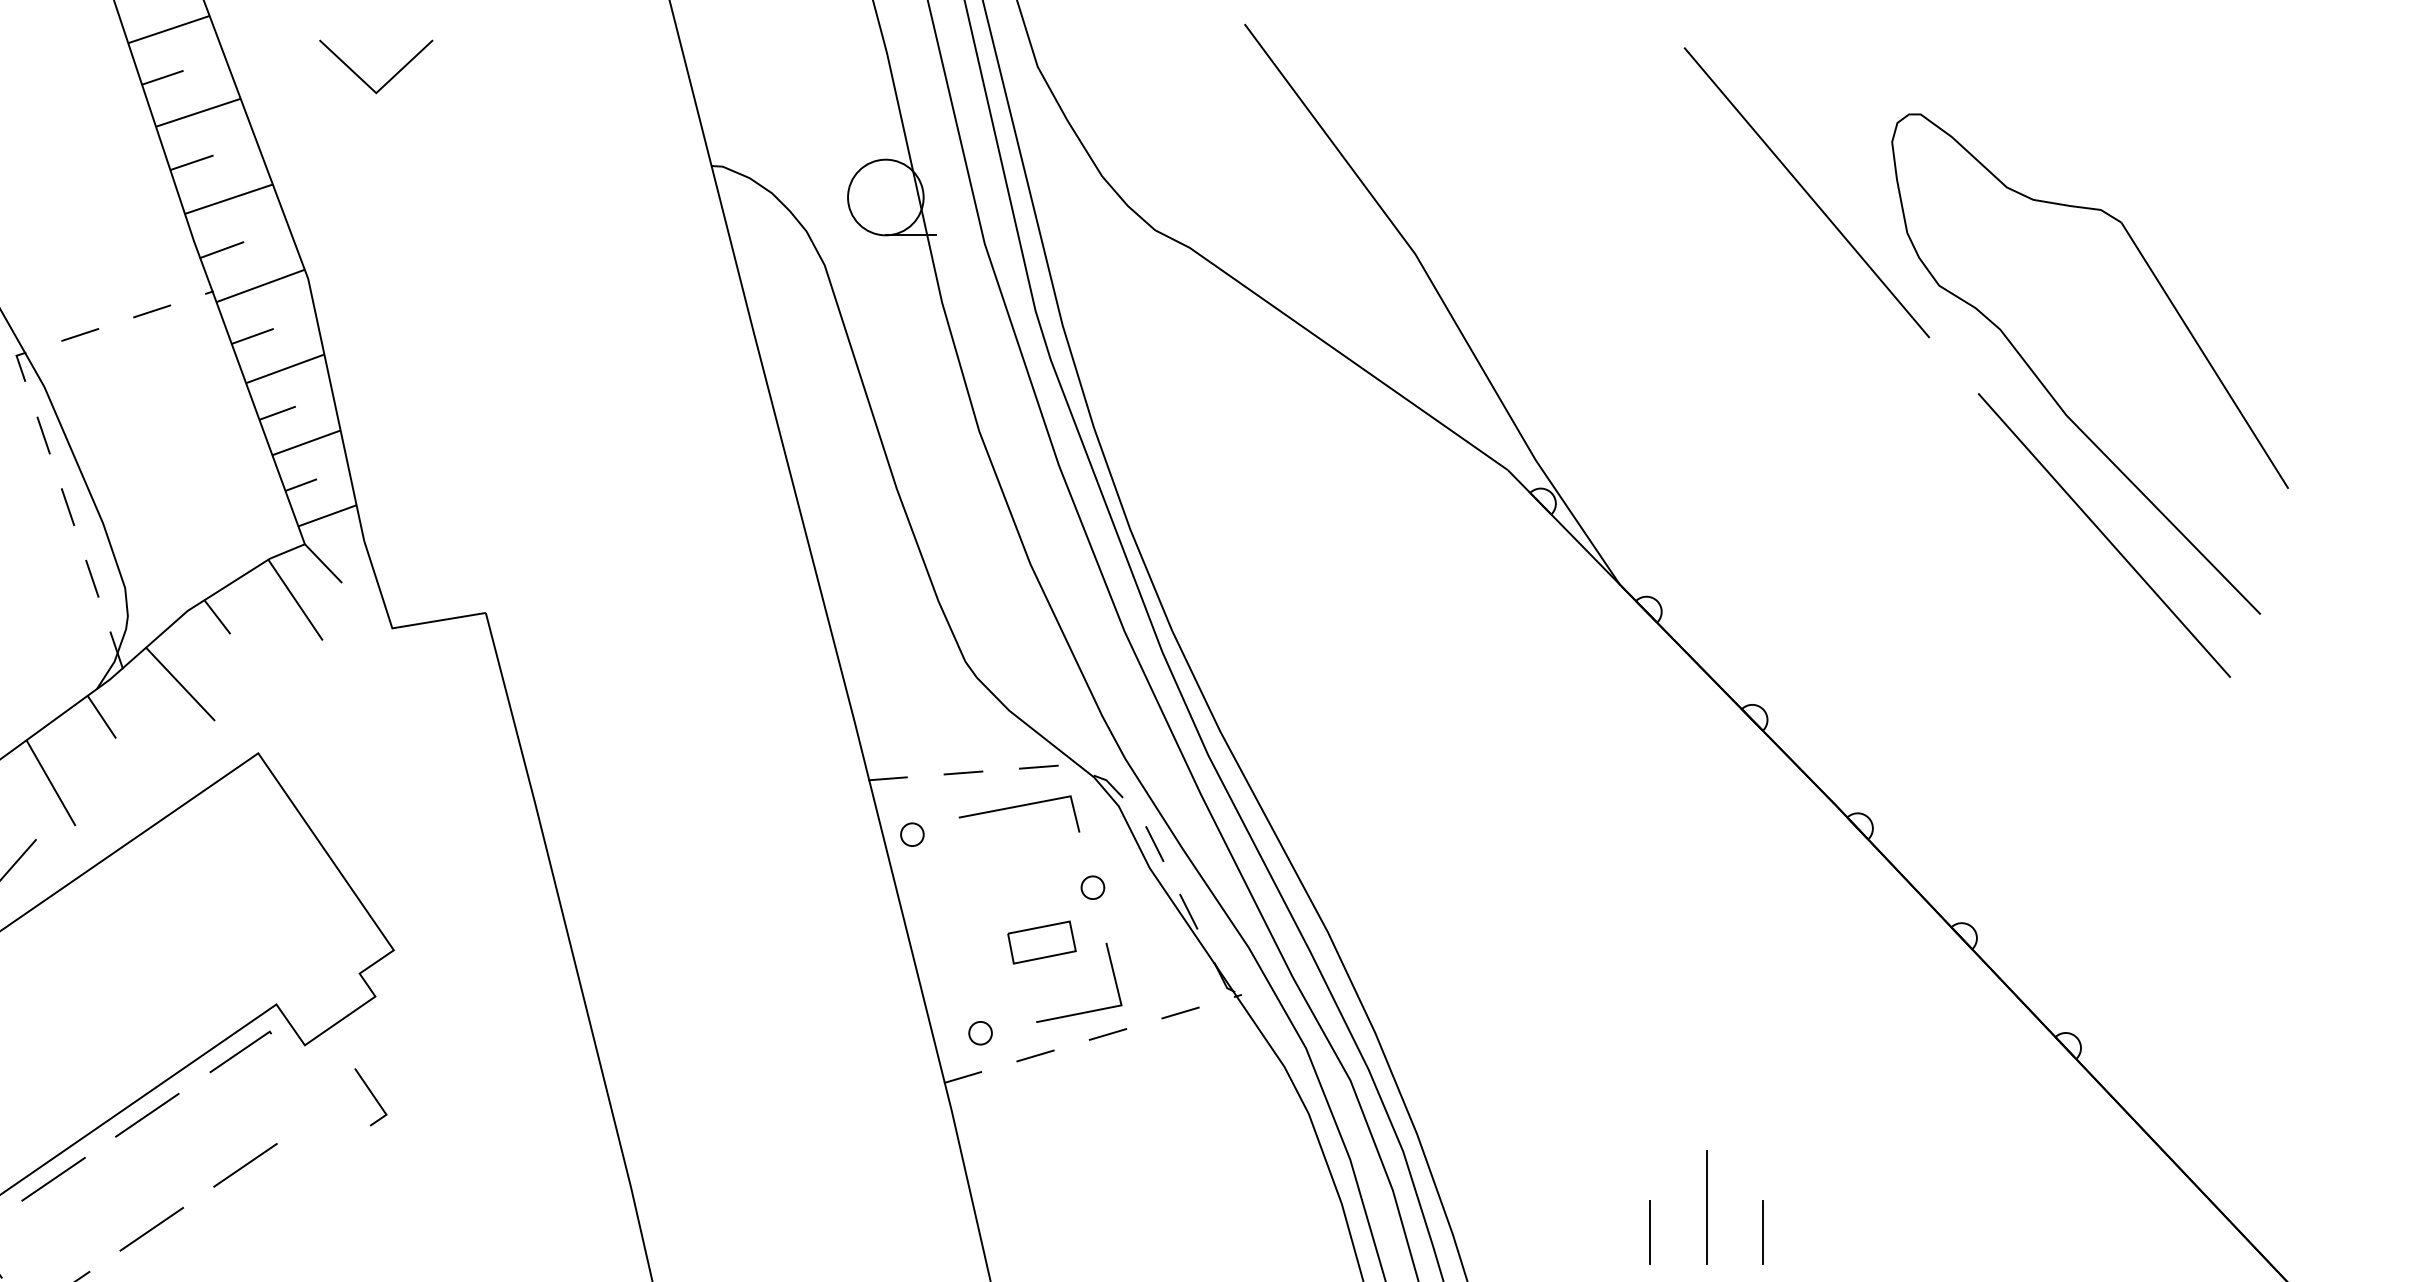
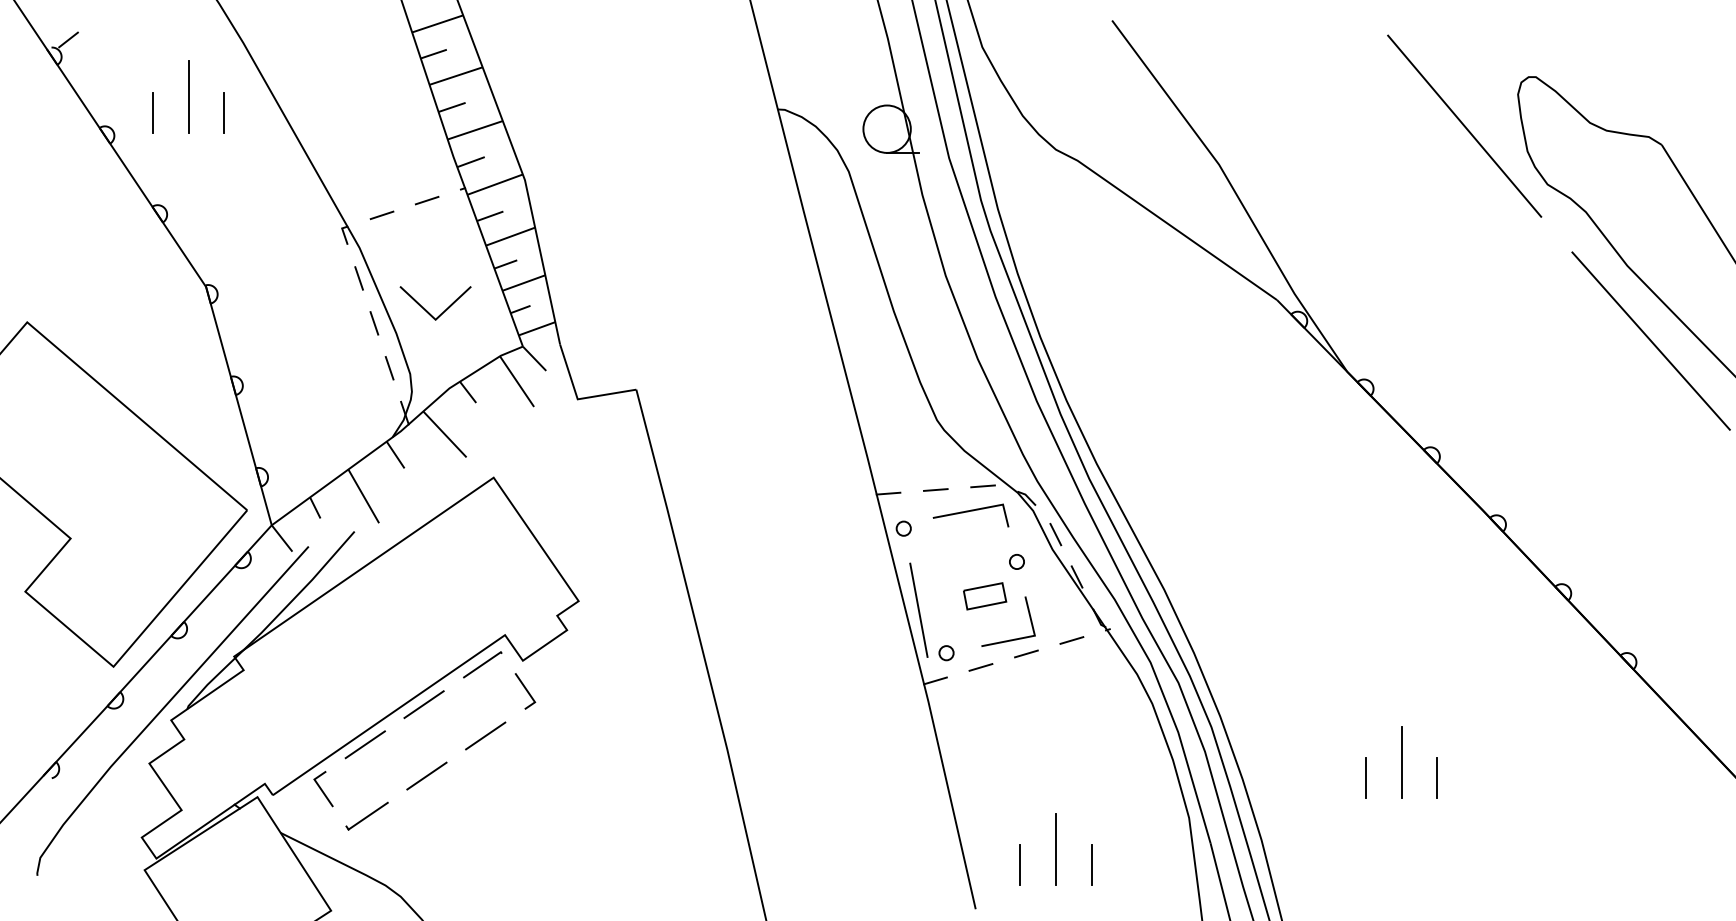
line: (363, 78) -> (427, 310), moved
line: (935, 963) -> (918, 609), added
line: (371, 1095) -> (525, 690), moved

